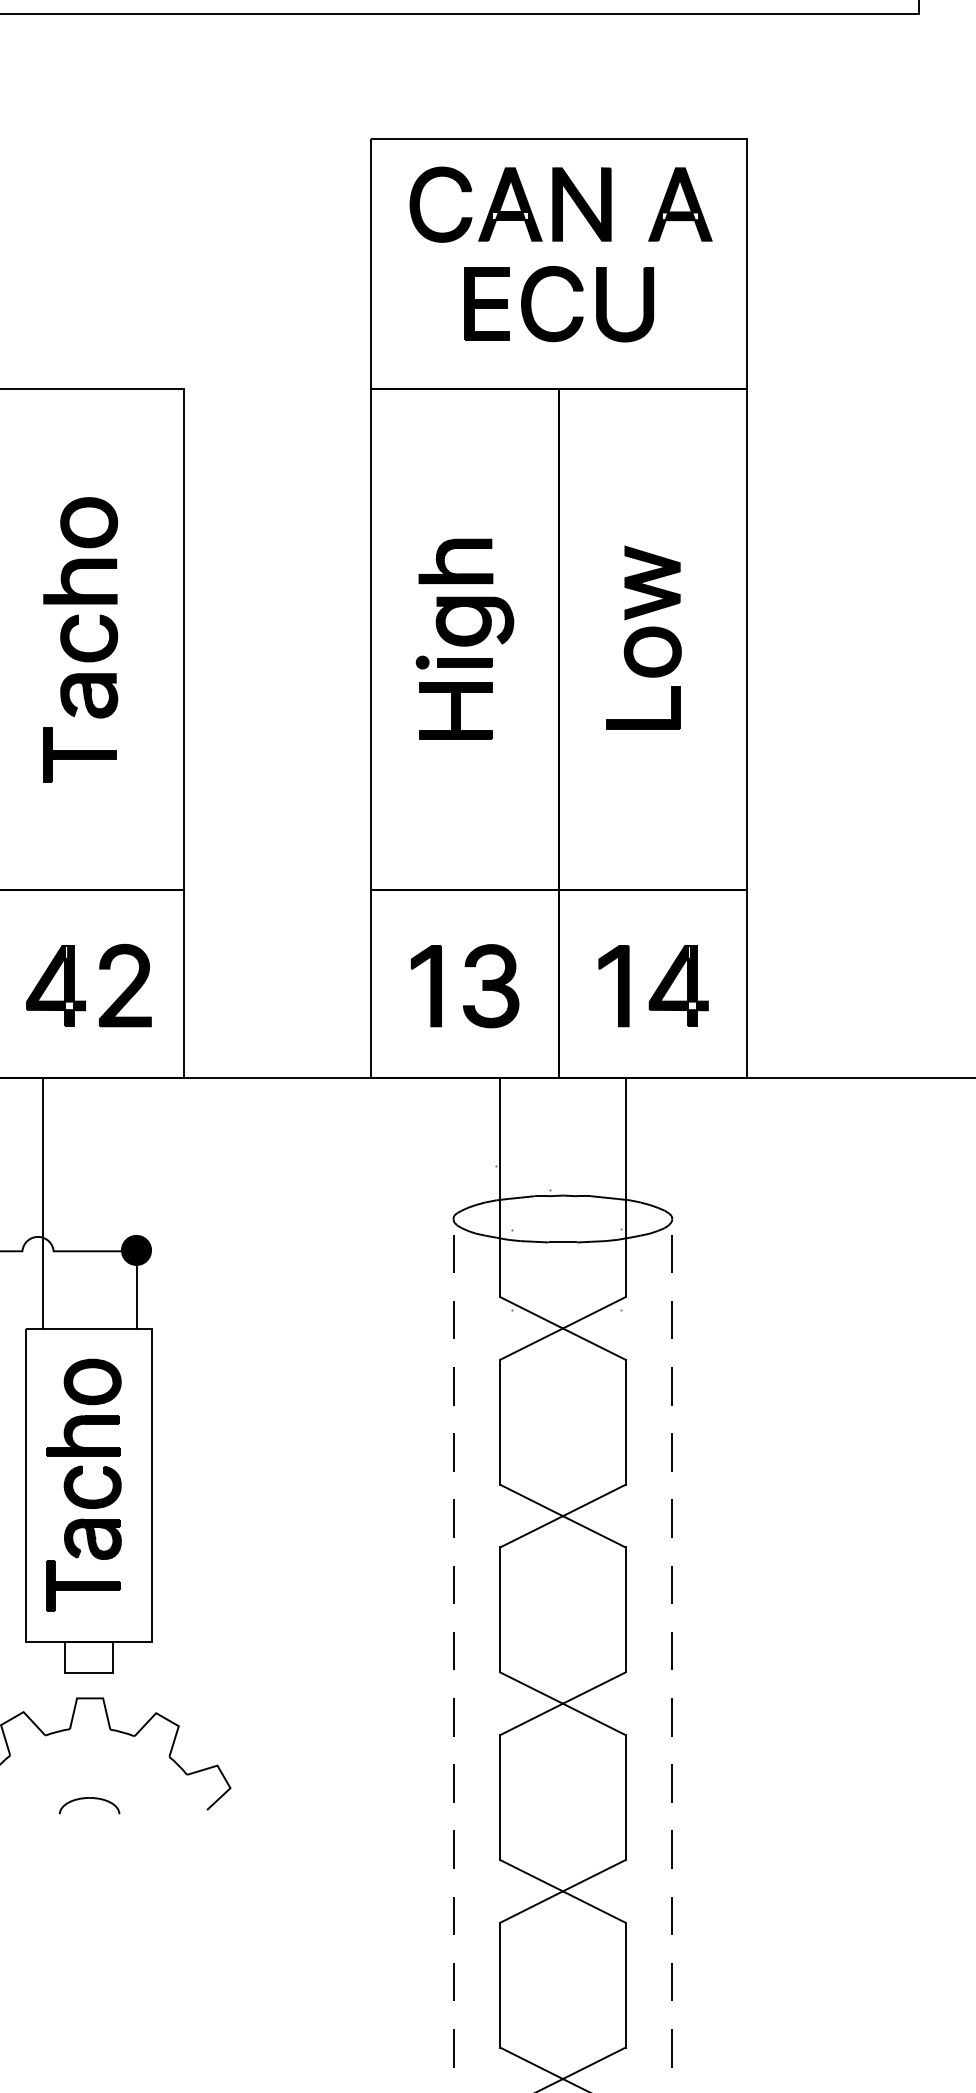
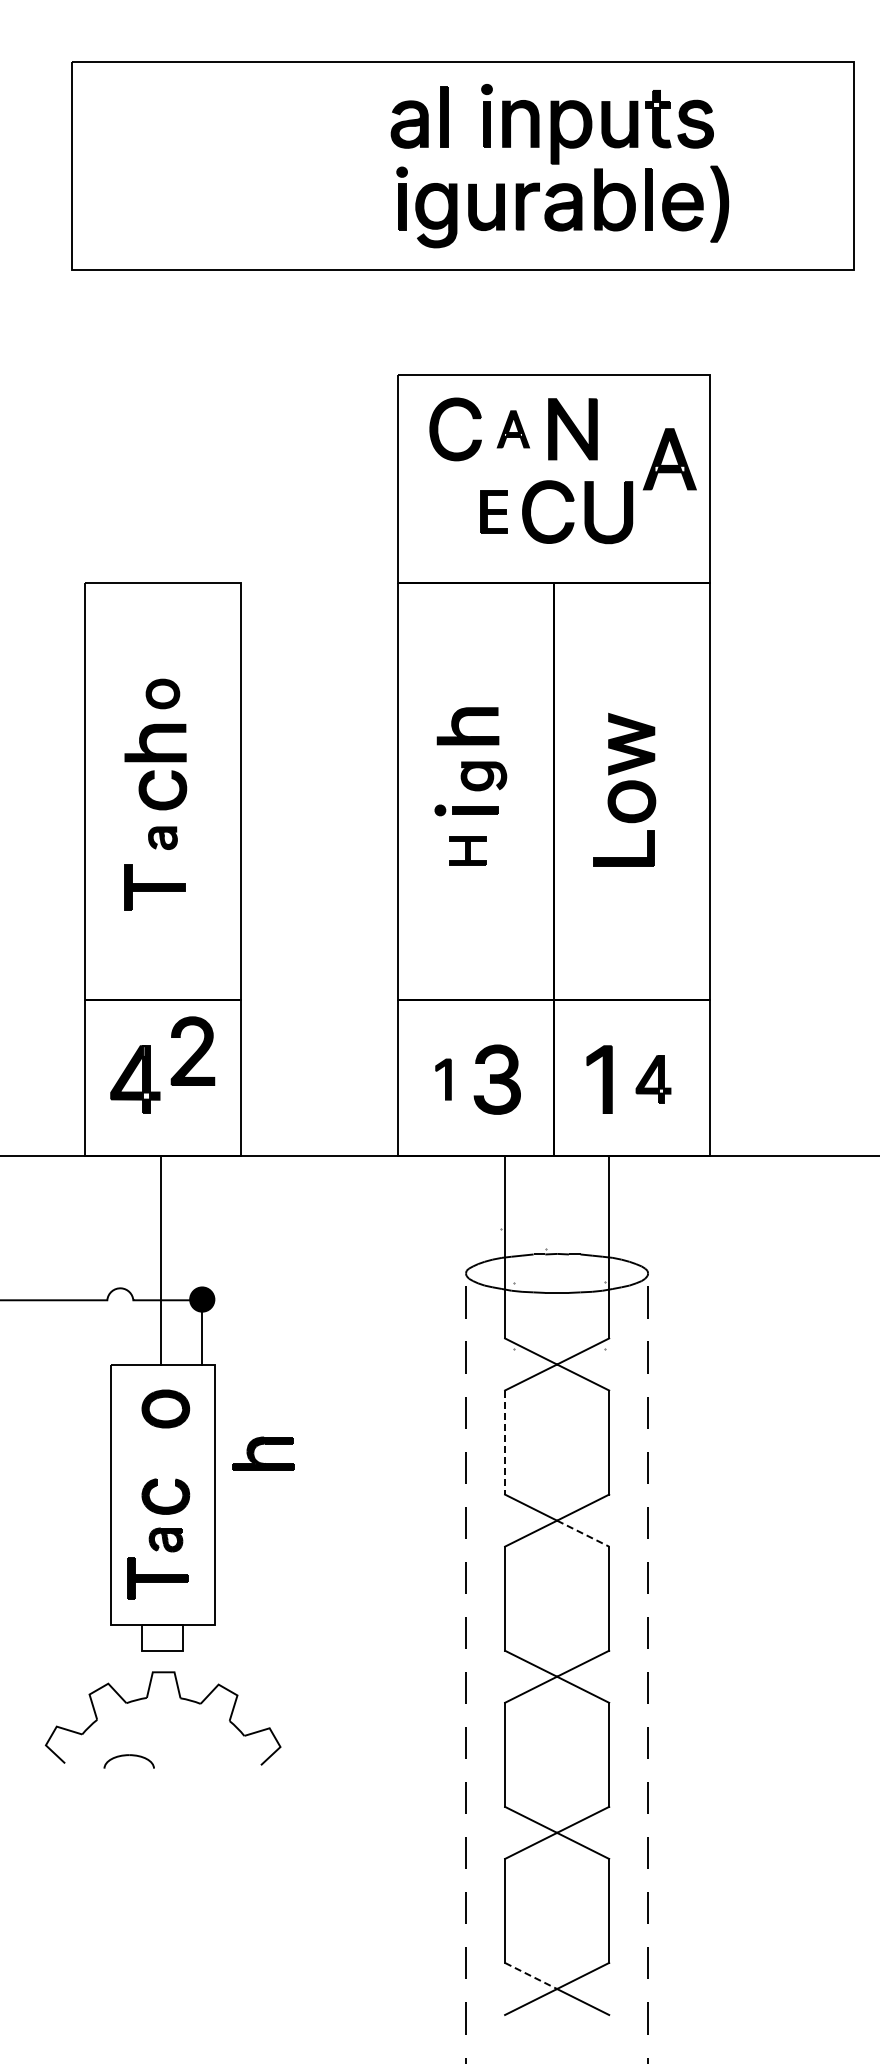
part: (510, 204) -> (513, 429), size x0.6
part: (679, 204) -> (669, 459), moved
part: (487, 303) -> (494, 511), size x0.7
part: (88, 522) -> (162, 693), size x0.7
part: (474, 621) -> (483, 776), size x0.7
part: (88, 696) -> (162, 838), size x0.6
part: (455, 710) -> (467, 850), size x0.6
part: (124, 984) -> (192, 1050), moved
part: (426, 985) -> (443, 1079), size x0.6
part: (678, 985) -> (653, 1079), size x0.7
line: (43, 1203) -> (161, 1260), moved
line: (500, 1423) -> (505, 1443), solid -> dashed
part: (80, 1425) -> (260, 1445), moved
line: (594, 1531) -> (583, 1533), solid -> dashed
part: (92, 1538) -> (165, 1539), size x0.7
part: (88, 1805) -> (128, 1761), moved
line: (532, 2063) -> (531, 1976), solid -> dashed

